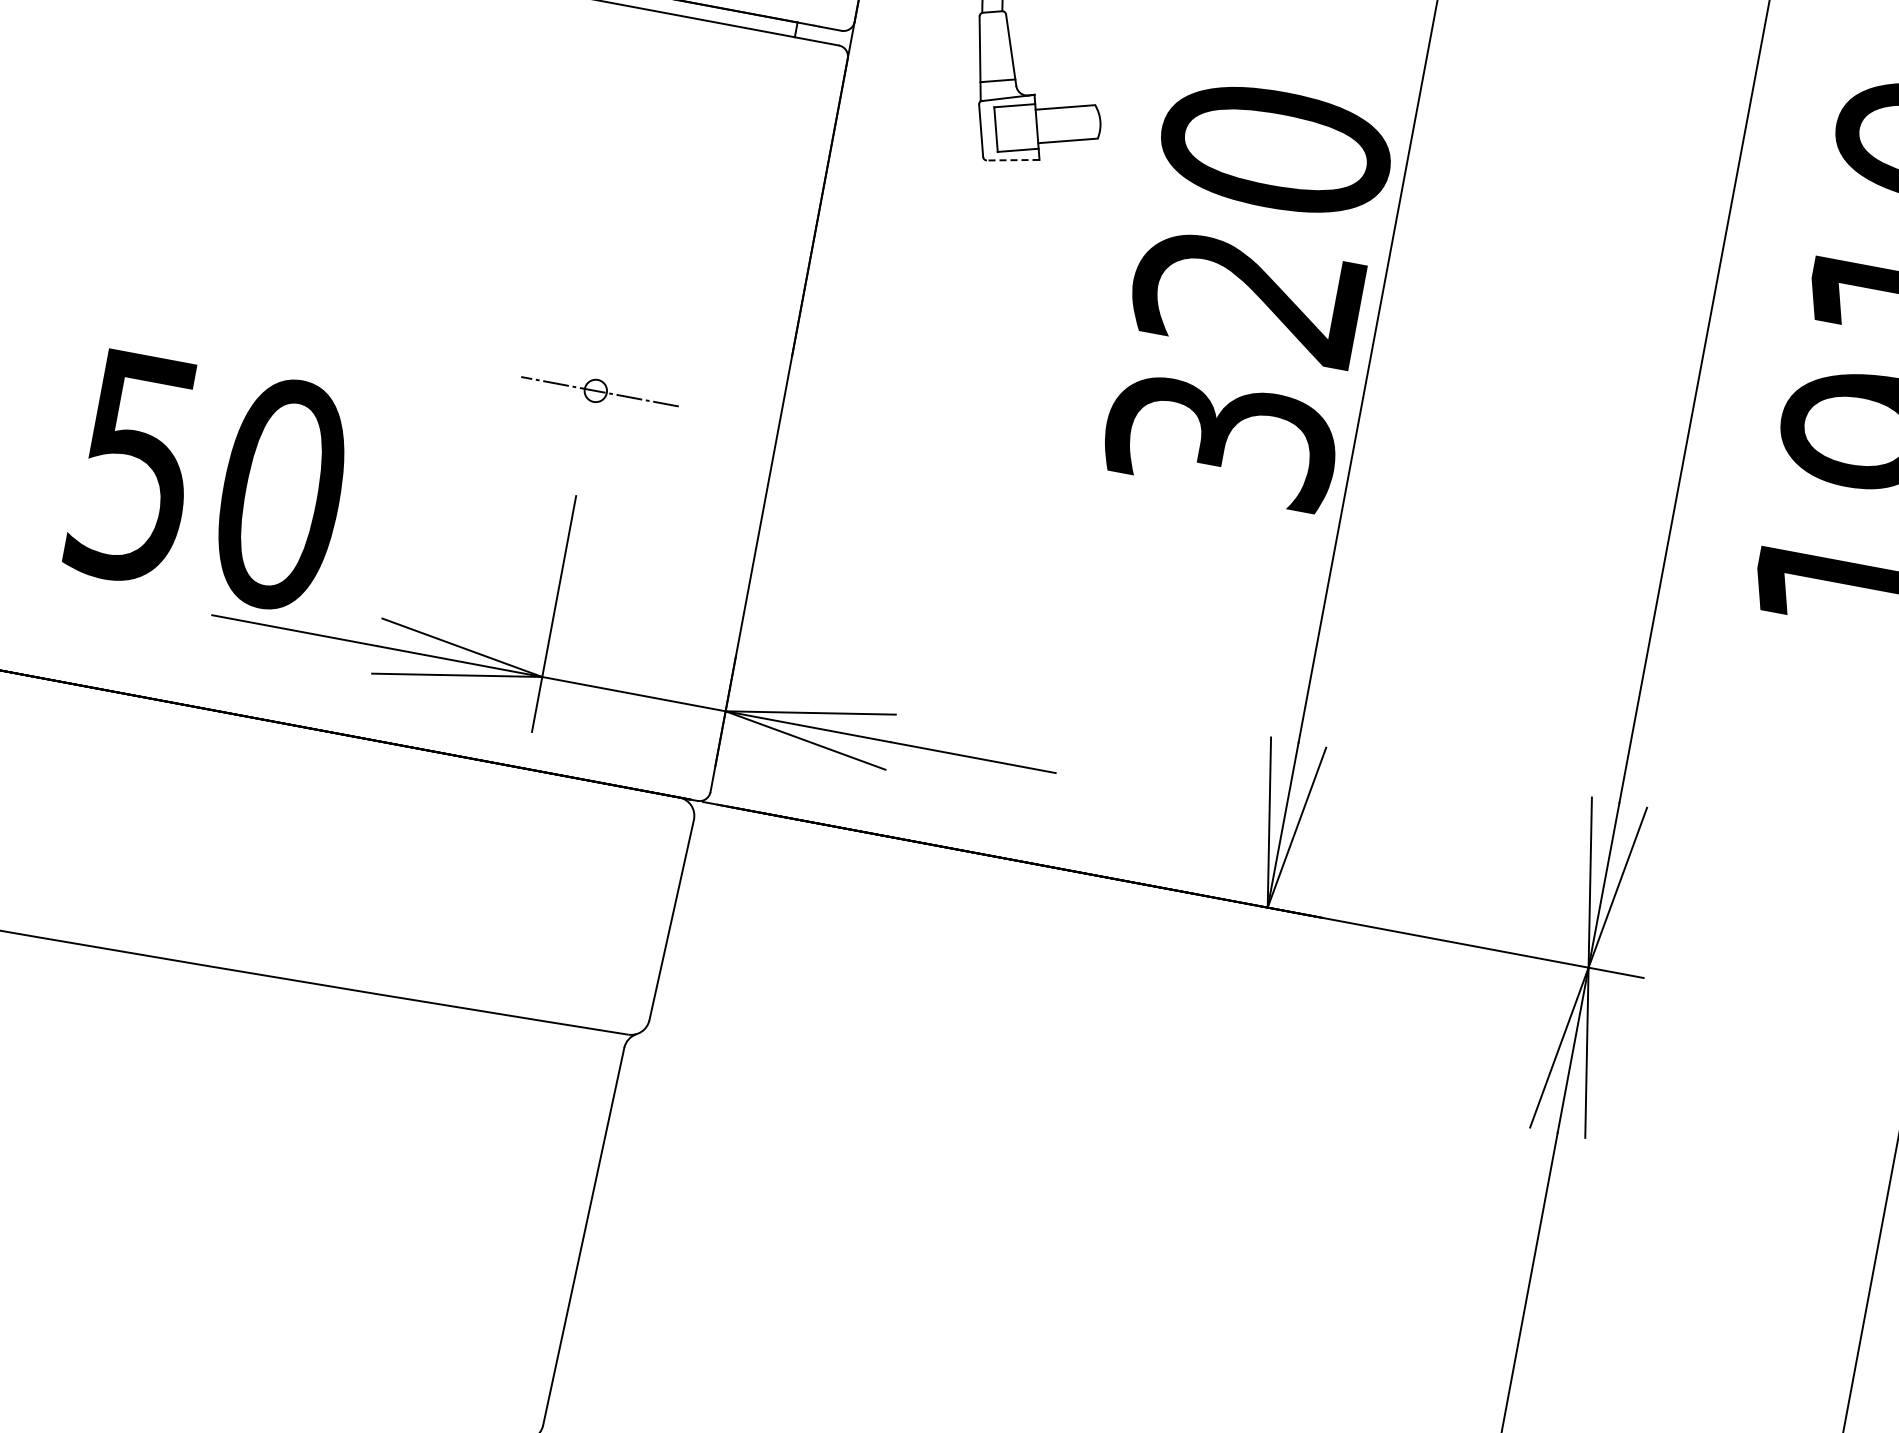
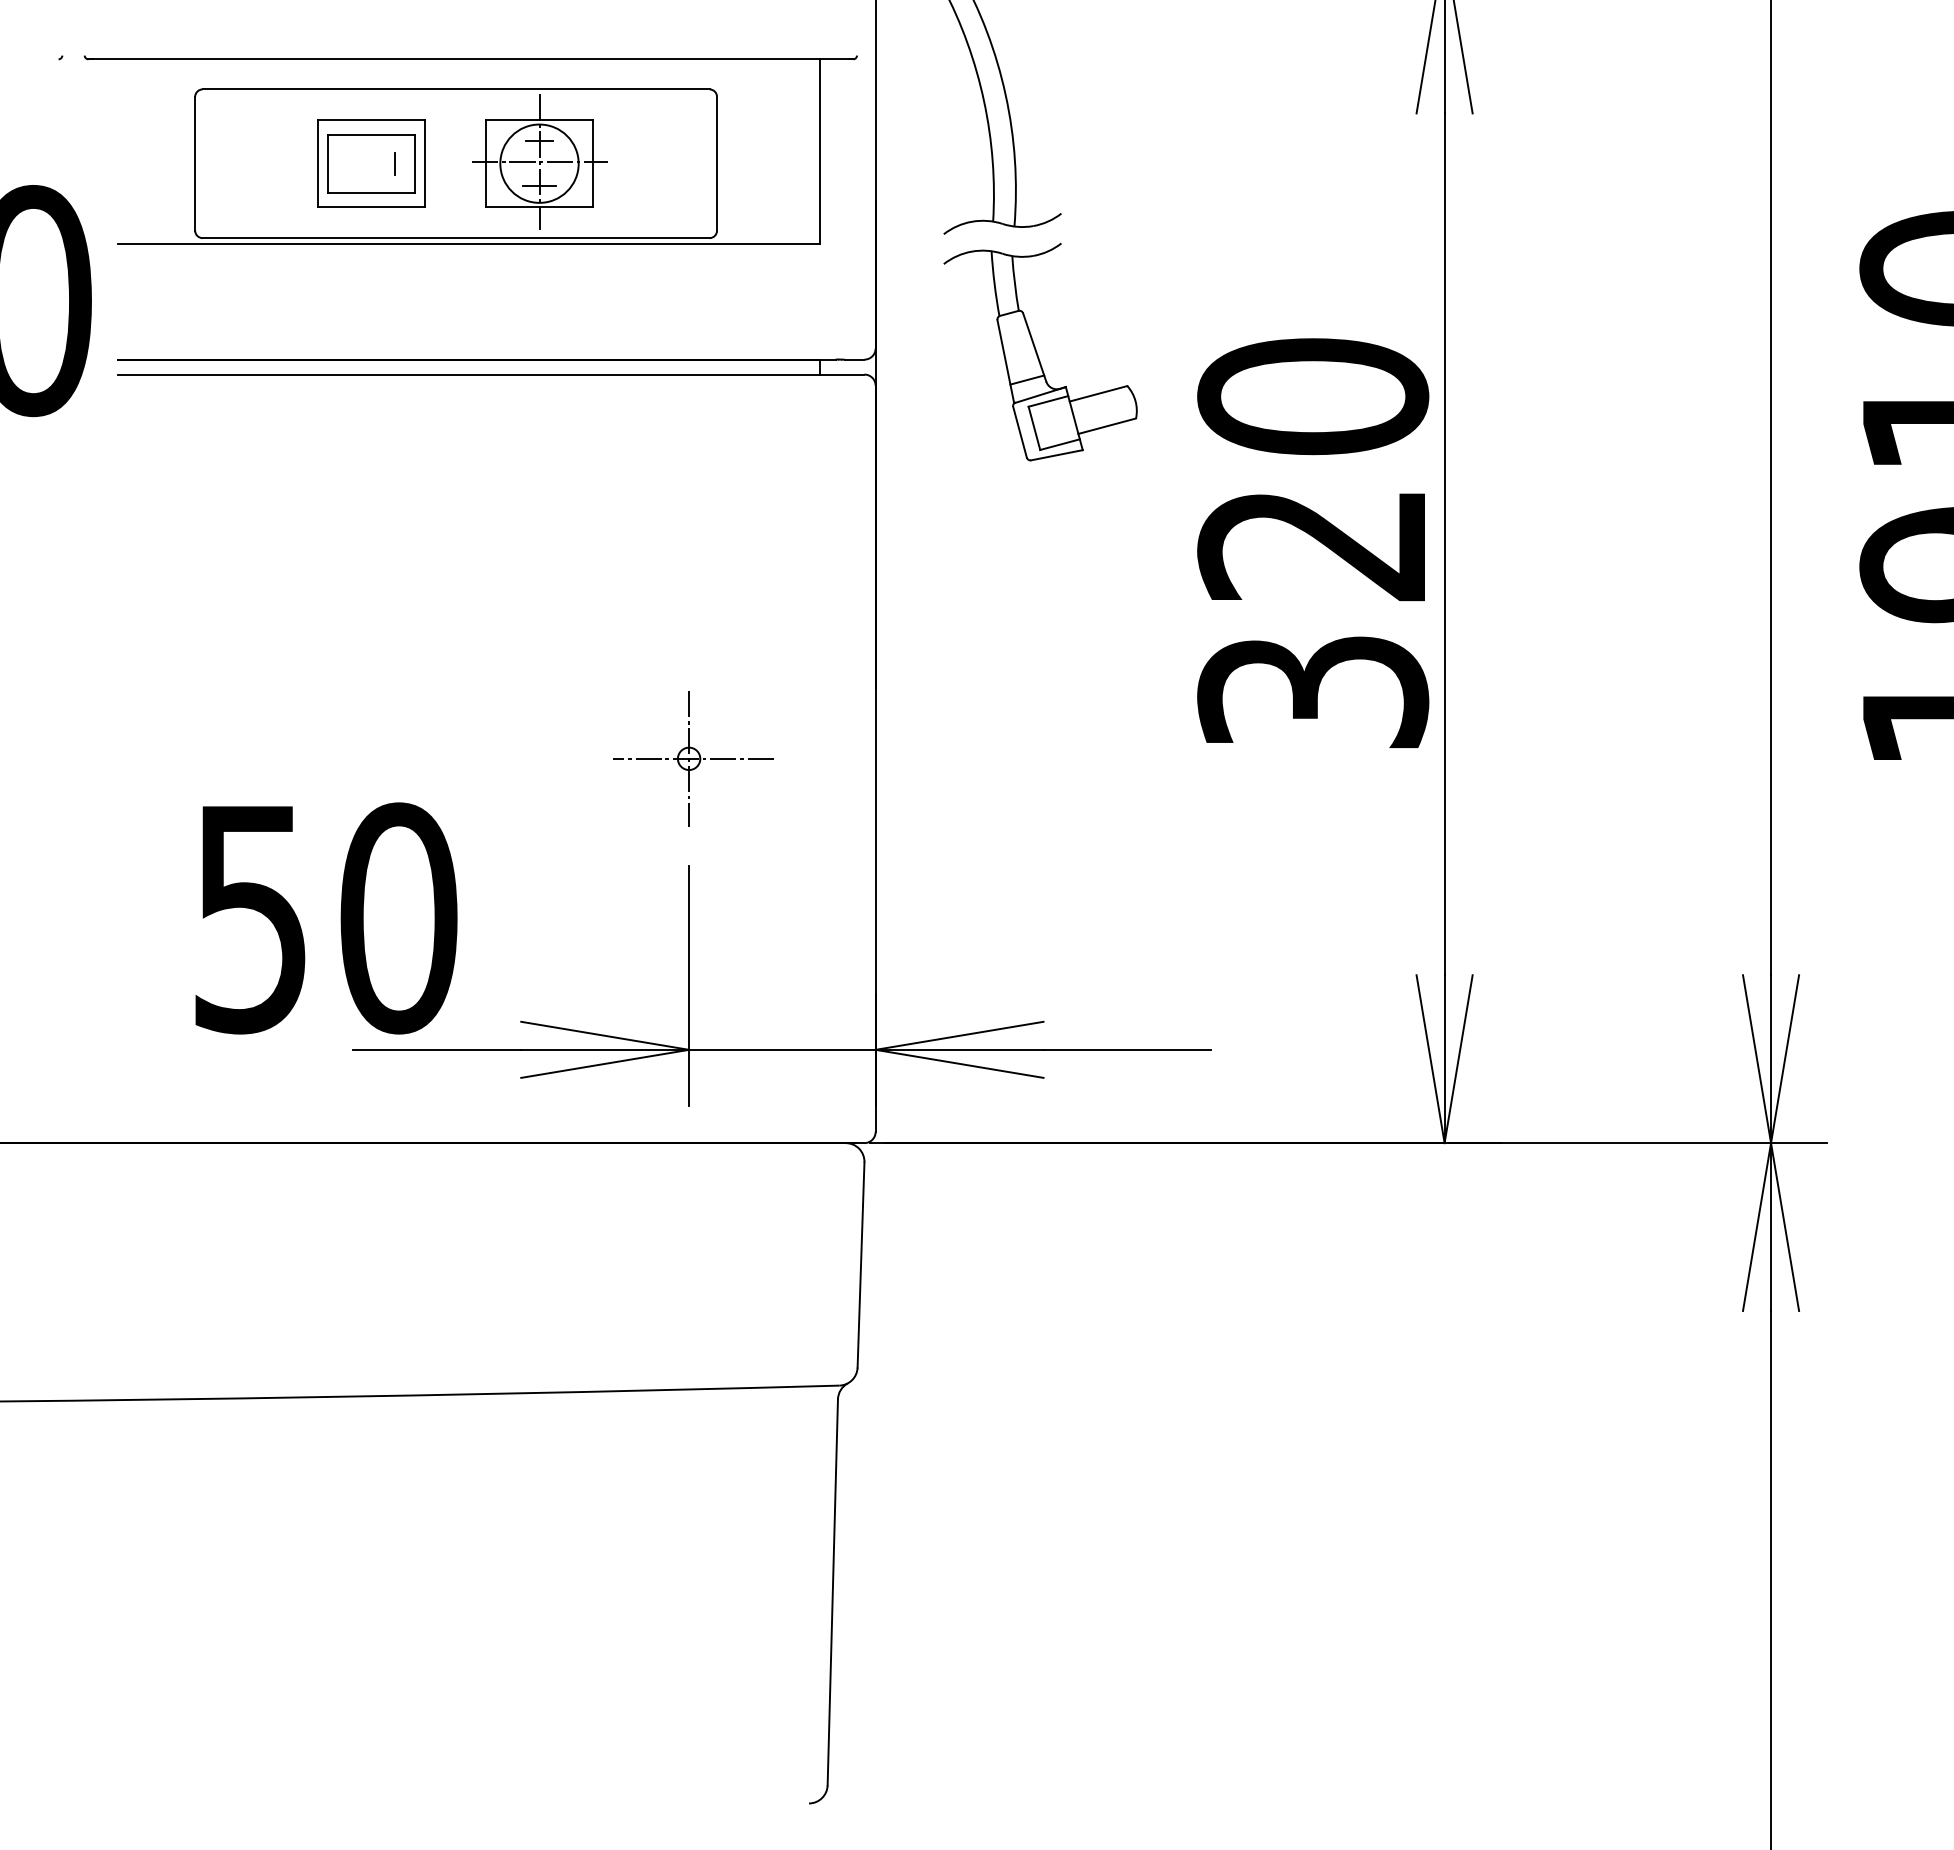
line: (1012, 160) -> (1056, 455), dashed -> solid
line: (596, 390) -> (689, 758), added

